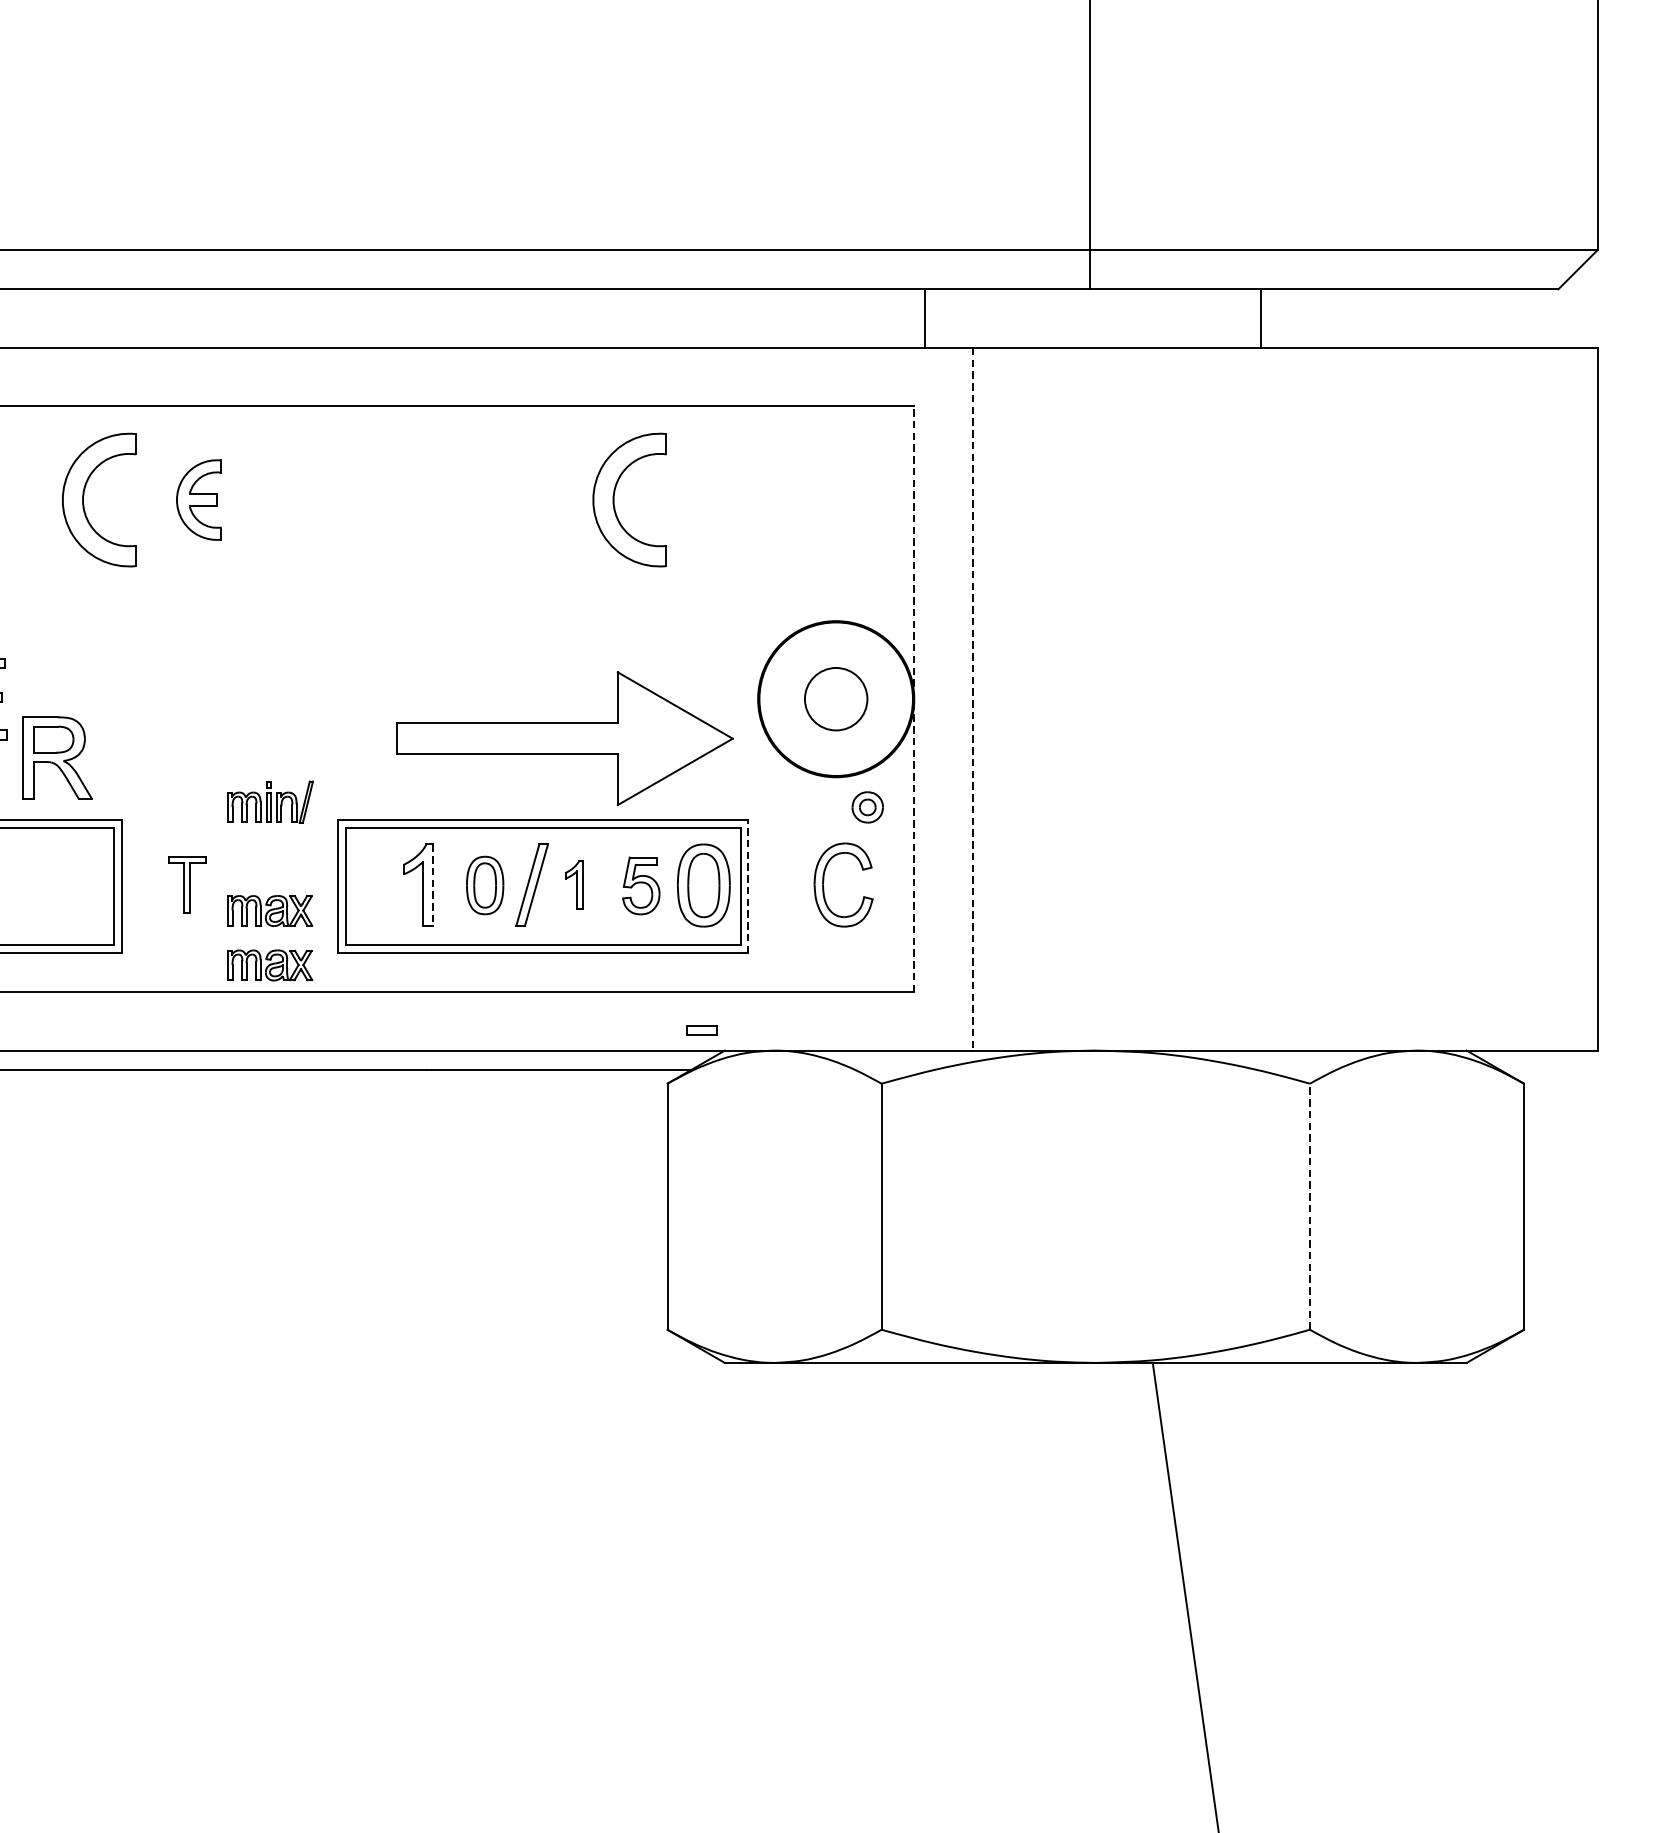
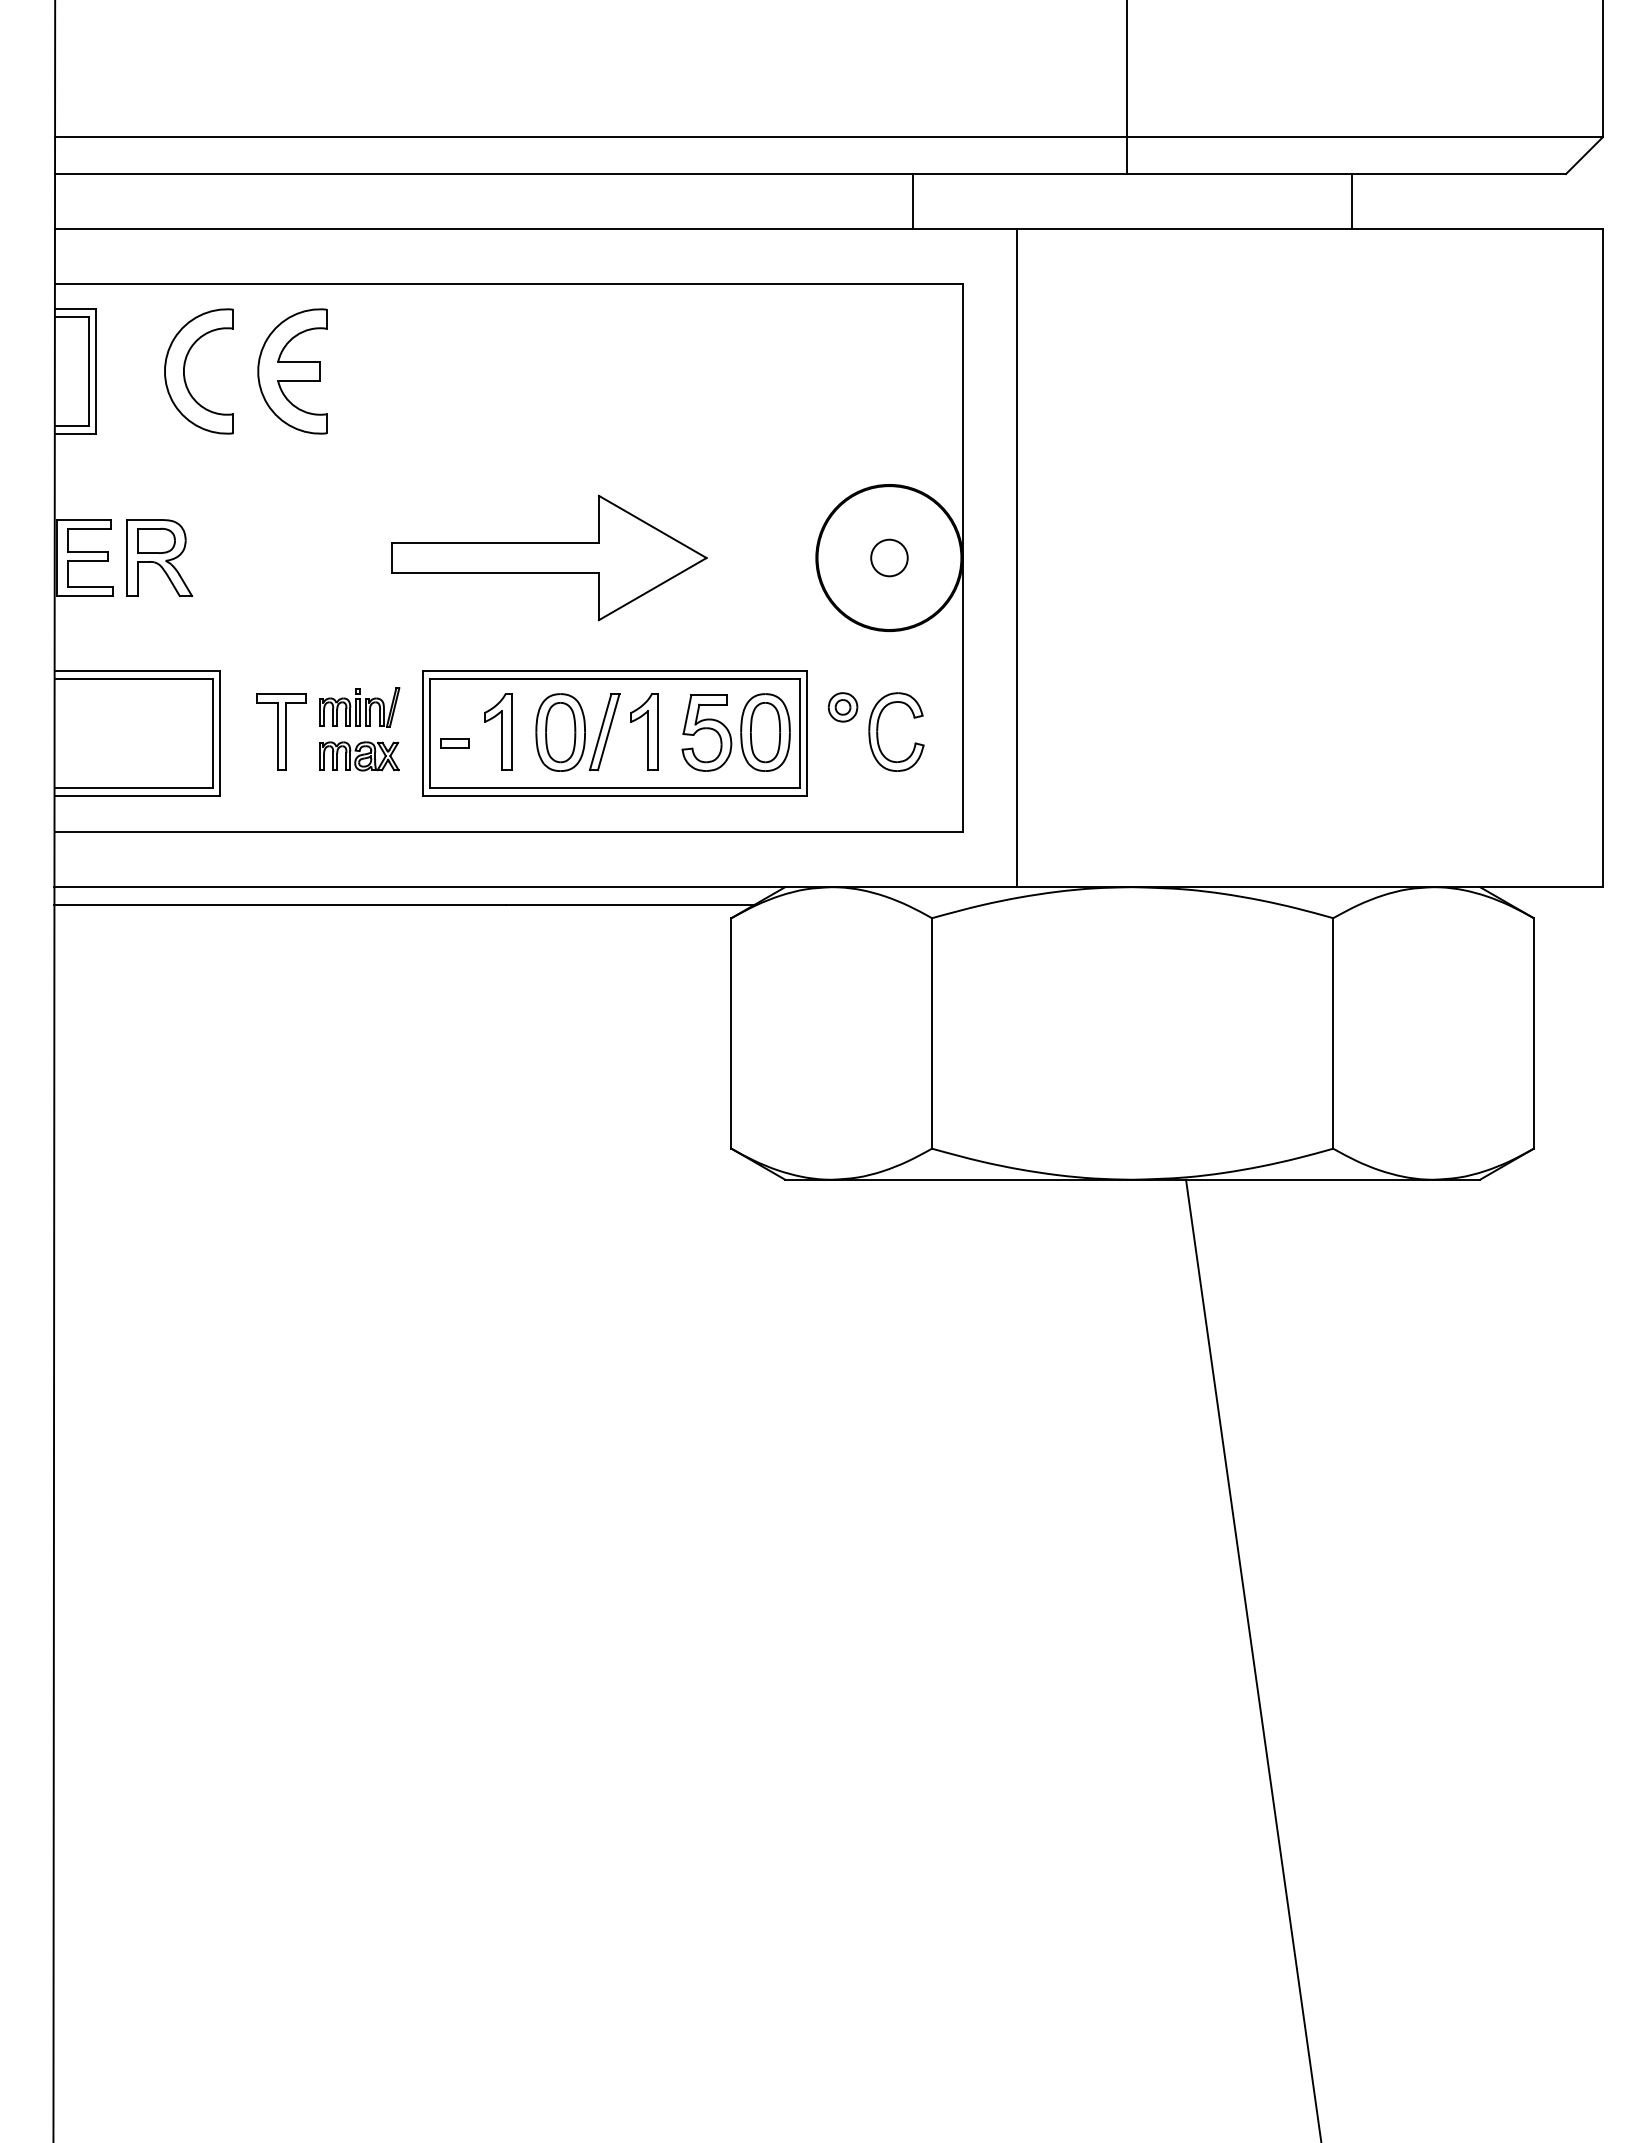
line: (924, 318) -> (913, 201), moved
line: (1261, 318) -> (1352, 201), moved
part: (615, 494) -> (682, 366), removed
part: (198, 500) -> (292, 371), size x1.67
circle: (836, 698) -> (889, 557), size x0.62
line: (914, 698) -> (962, 557), dashed -> solid
line: (972, 699) -> (1017, 558), dashed -> solid
part: (565, 738) -> (549, 557), moved
part: (56, 758) -> (159, 558), moved
part: (270, 802) -> (359, 707), moved
part: (867, 807) -> (842, 707), moved
part: (187, 884) -> (281, 731), size x1.43
part: (574, 884) -> (644, 731), size x1.67
line: (432, 885) -> (511, 732), dashed -> solid
part: (485, 885) -> (560, 732), size x1.43
part: (640, 885) -> (706, 732), size x1.43
line: (748, 886) -> (807, 733), dashed -> solid
part: (270, 965) -> (359, 807), removed
part: (701, 1030) -> (454, 743), moved
line: (1310, 1205) -> (1333, 1032), dashed -> solid

